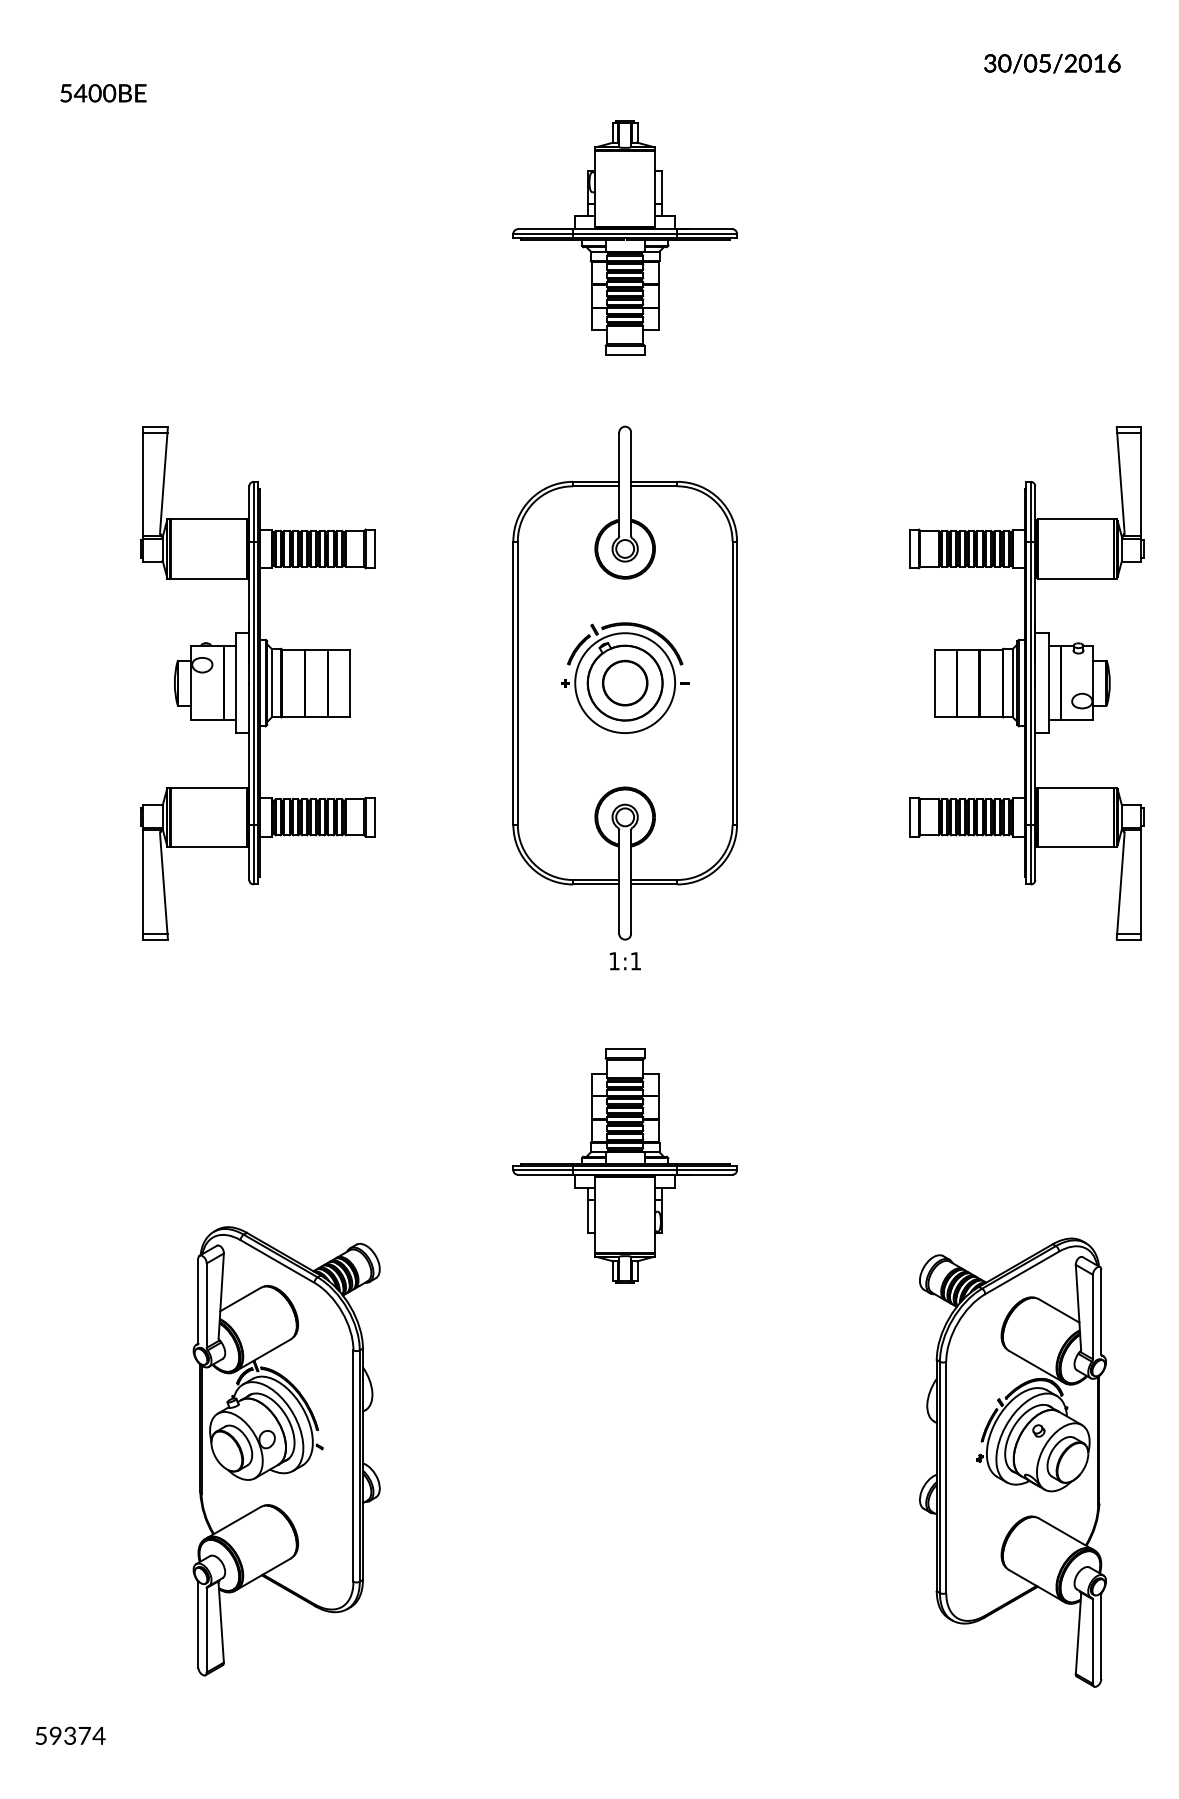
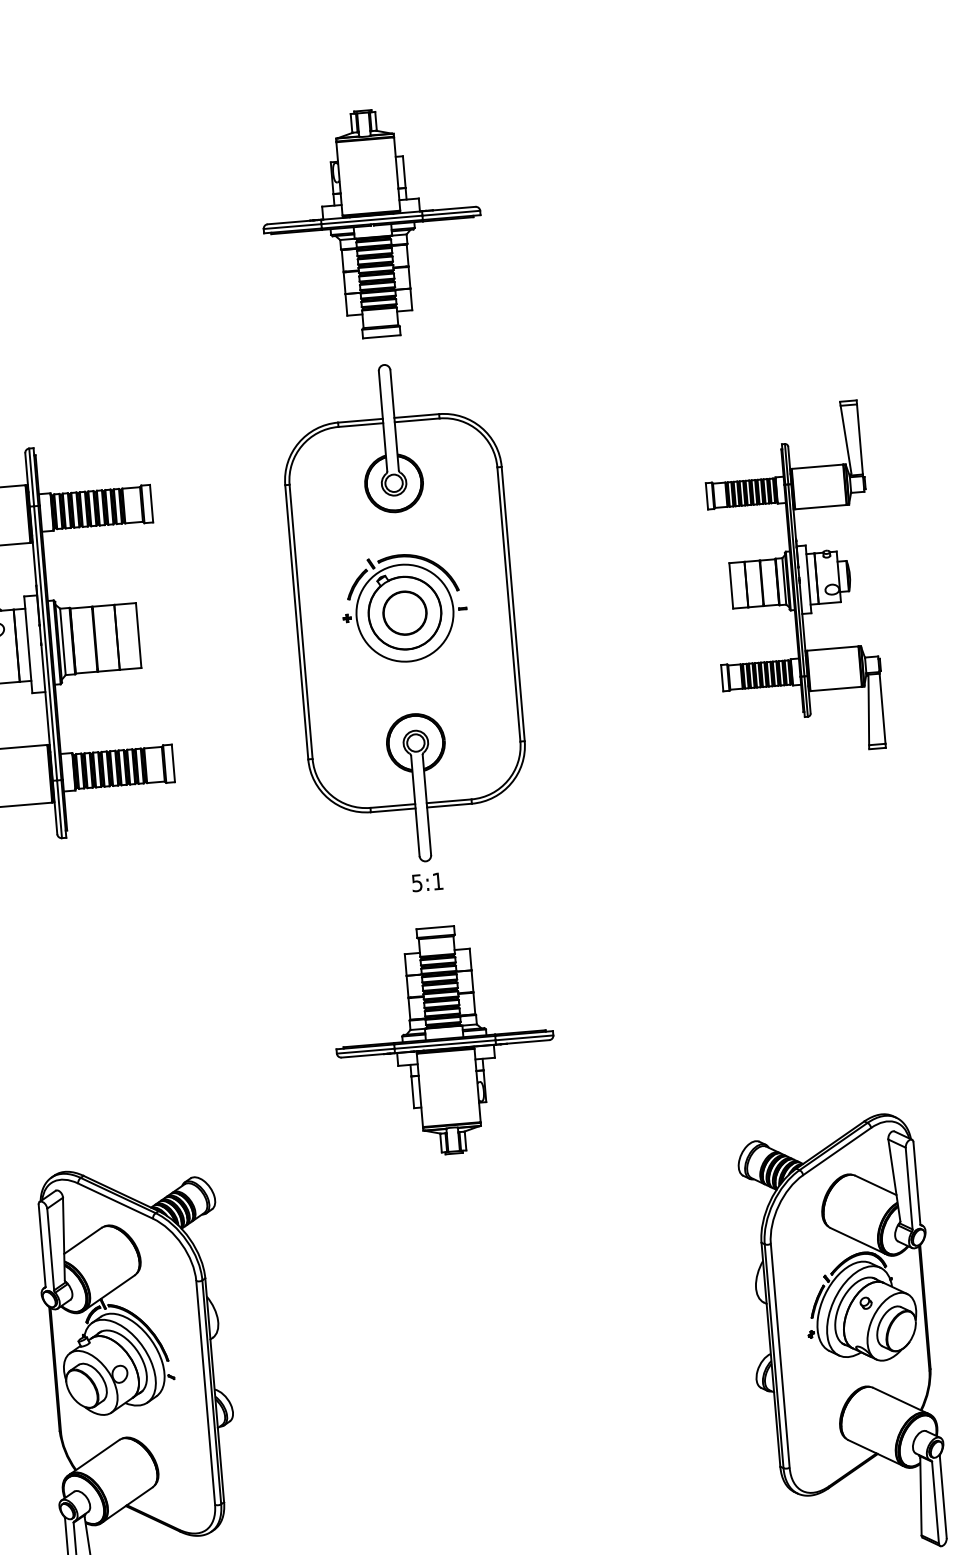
part: (624, 237) -> (371, 223), moved
part: (1026, 683) -> (793, 580), size x0.7
text: (614, 961) -> (417, 883), 1:1 -> 5:1
part: (624, 1165) -> (444, 1039), moved

